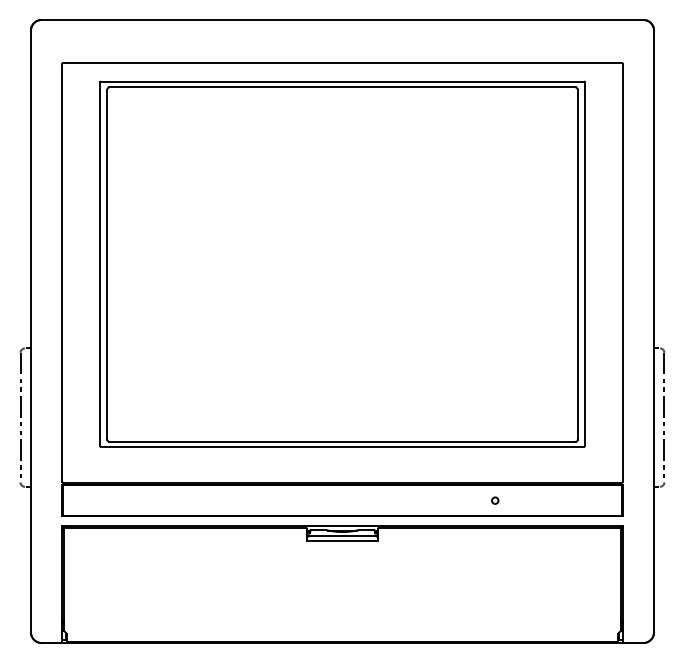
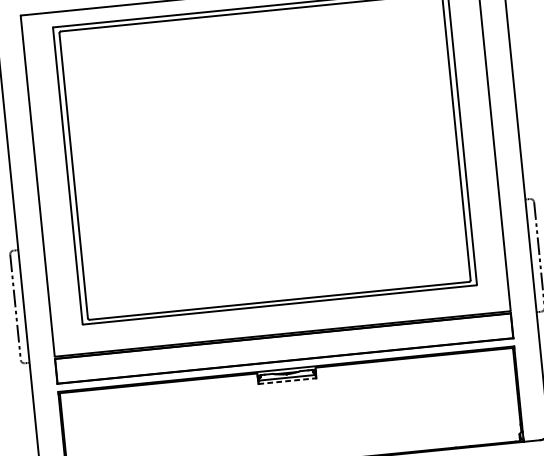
circle: (495, 500) -> (408, 336), removed
line: (342, 540) -> (287, 381), solid -> dashed

